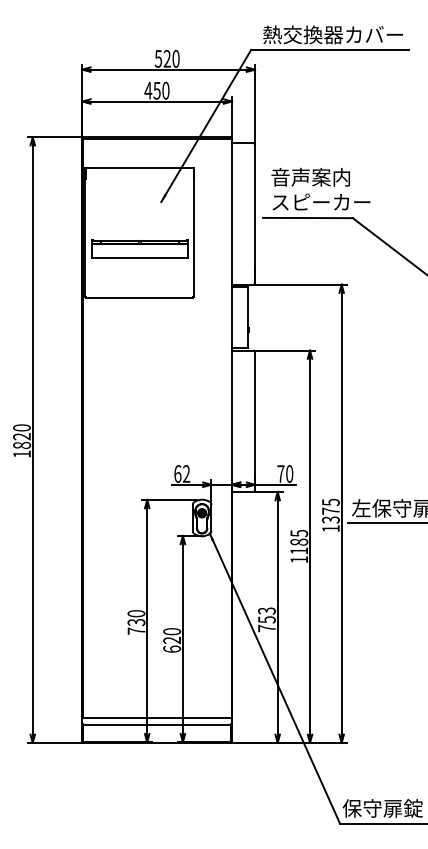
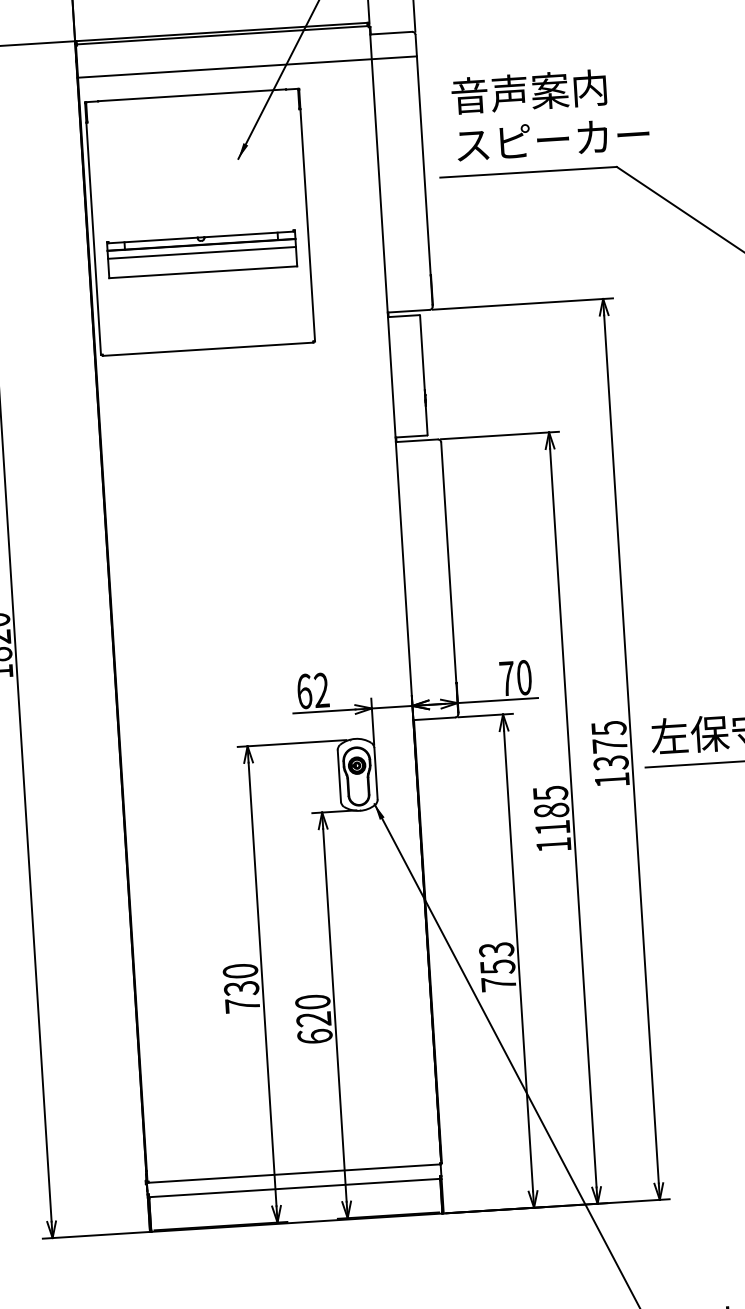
line: (168, 155) -> (246, 66), added
line: (139, 248) -> (201, 252), added

